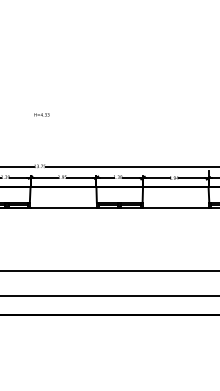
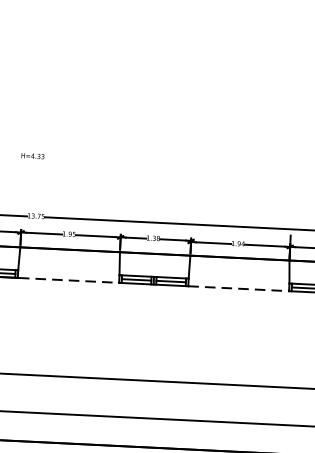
text: (41, 114) -> (32, 155), moved
line: (64, 207) -> (70, 280), solid -> dashed
line: (176, 207) -> (239, 288), solid -> dashed

